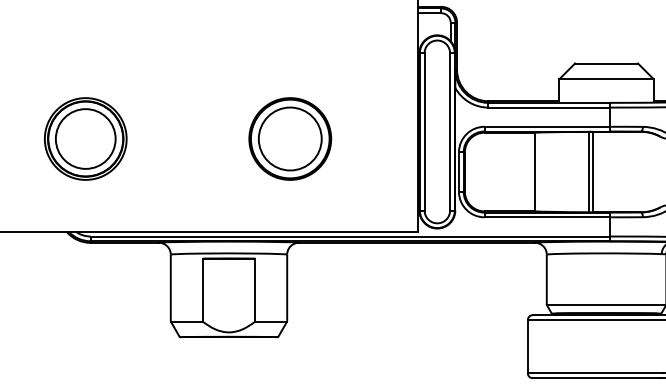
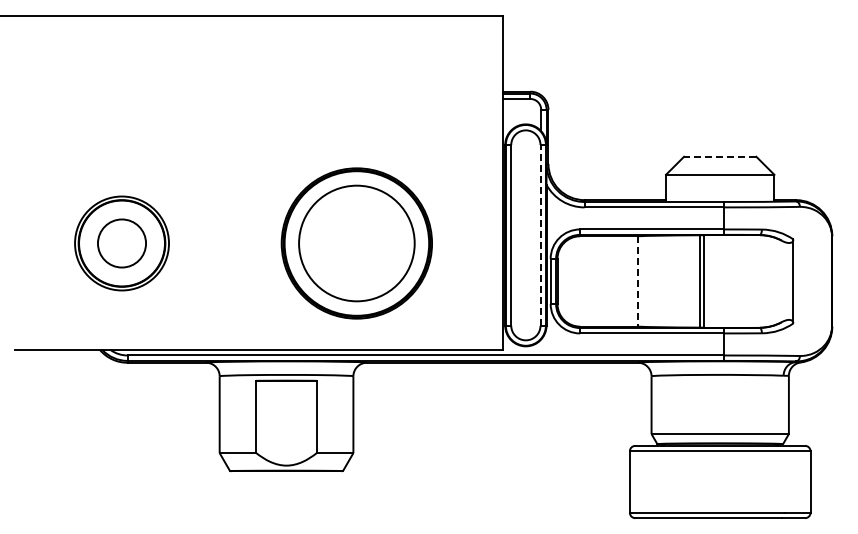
line: (605, 63) -> (719, 156), solid -> dashed
line: (450, 131) -> (540, 234), solid -> dashed
circle: (85, 139) -> (121, 243), size x0.7
part: (289, 139) -> (356, 243), size x1.6
line: (534, 172) -> (637, 281), solid -> dashed

